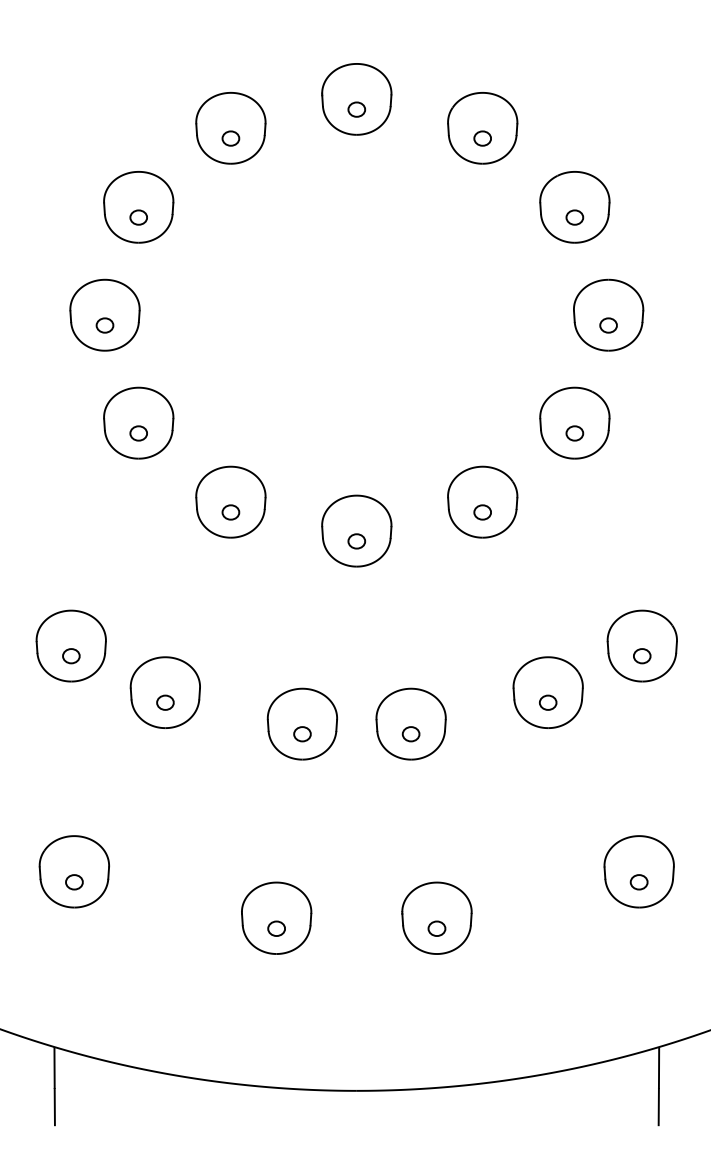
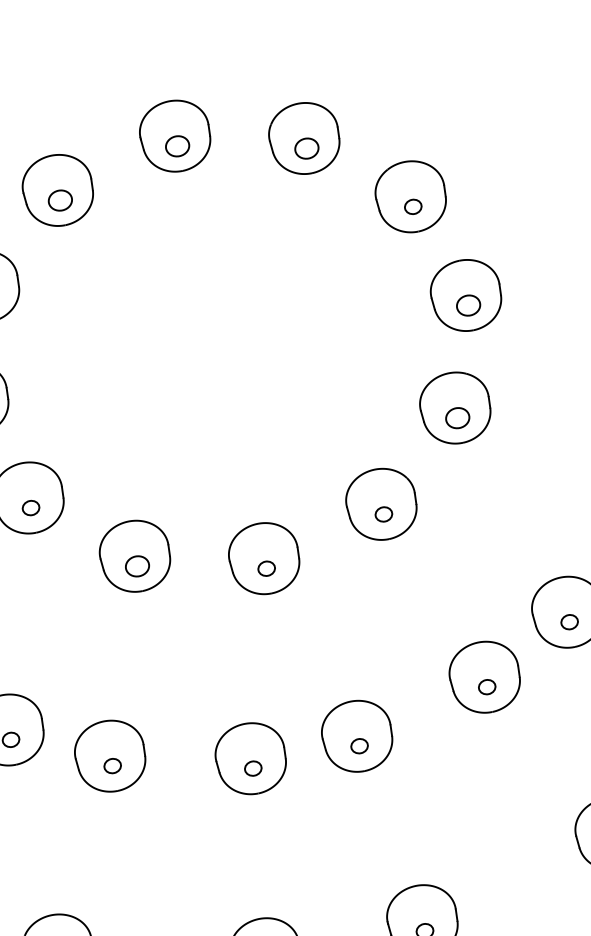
part: (356, 109) -> (177, 146), size x1.4
part: (230, 138) -> (60, 200), size x1.4
part: (482, 138) -> (306, 148), size x1.4
part: (608, 325) -> (468, 305), size x1.4
part: (574, 433) -> (457, 418), size x1.4
part: (230, 512) -> (137, 566), size x1.4

